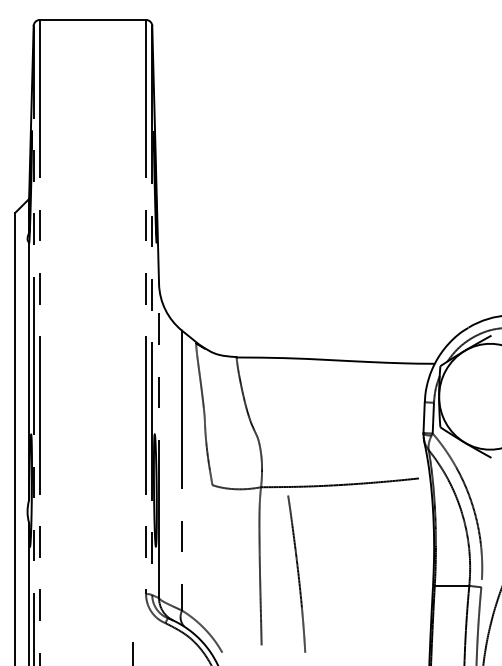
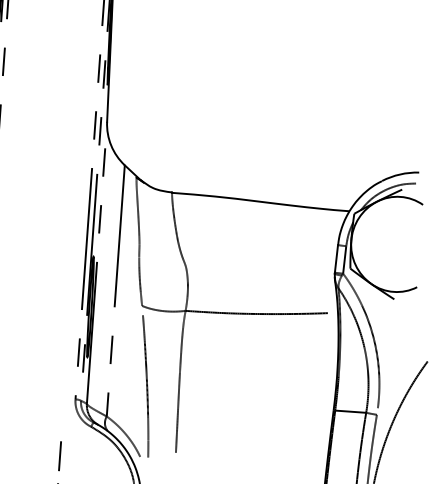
curve: (297, 573) -> (146, 385), moved

